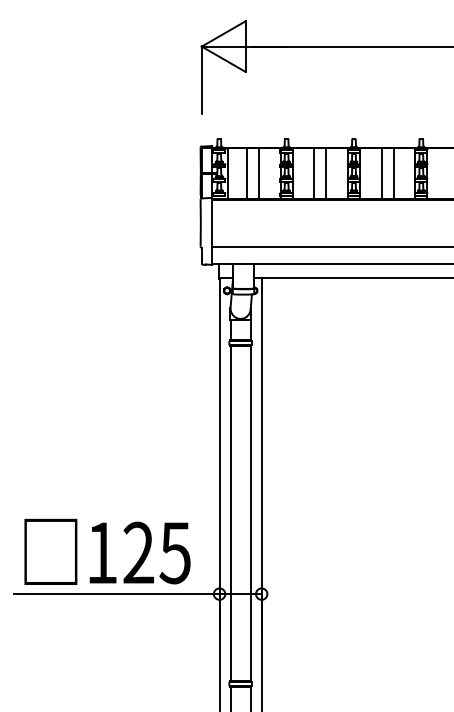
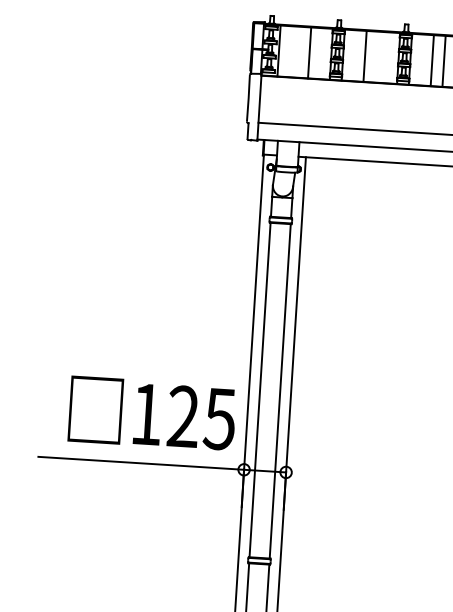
line: (247, 173) -> (298, 51), removed
line: (326, 173) -> (377, 56), removed
text: (107, 551) -> (152, 413), moved

